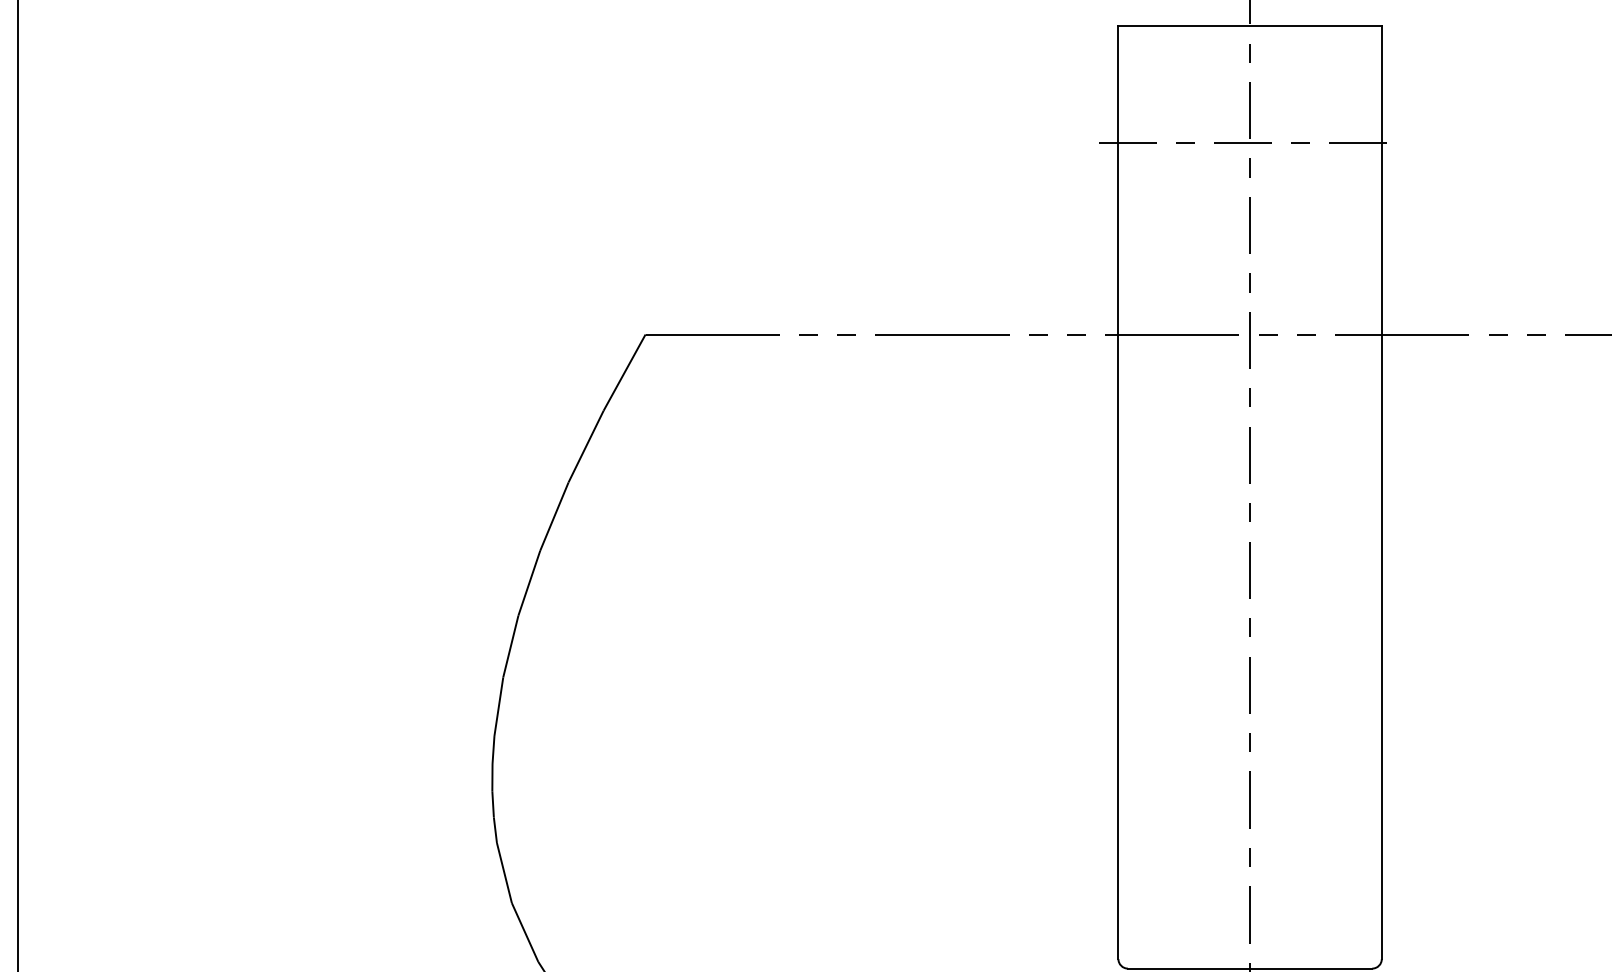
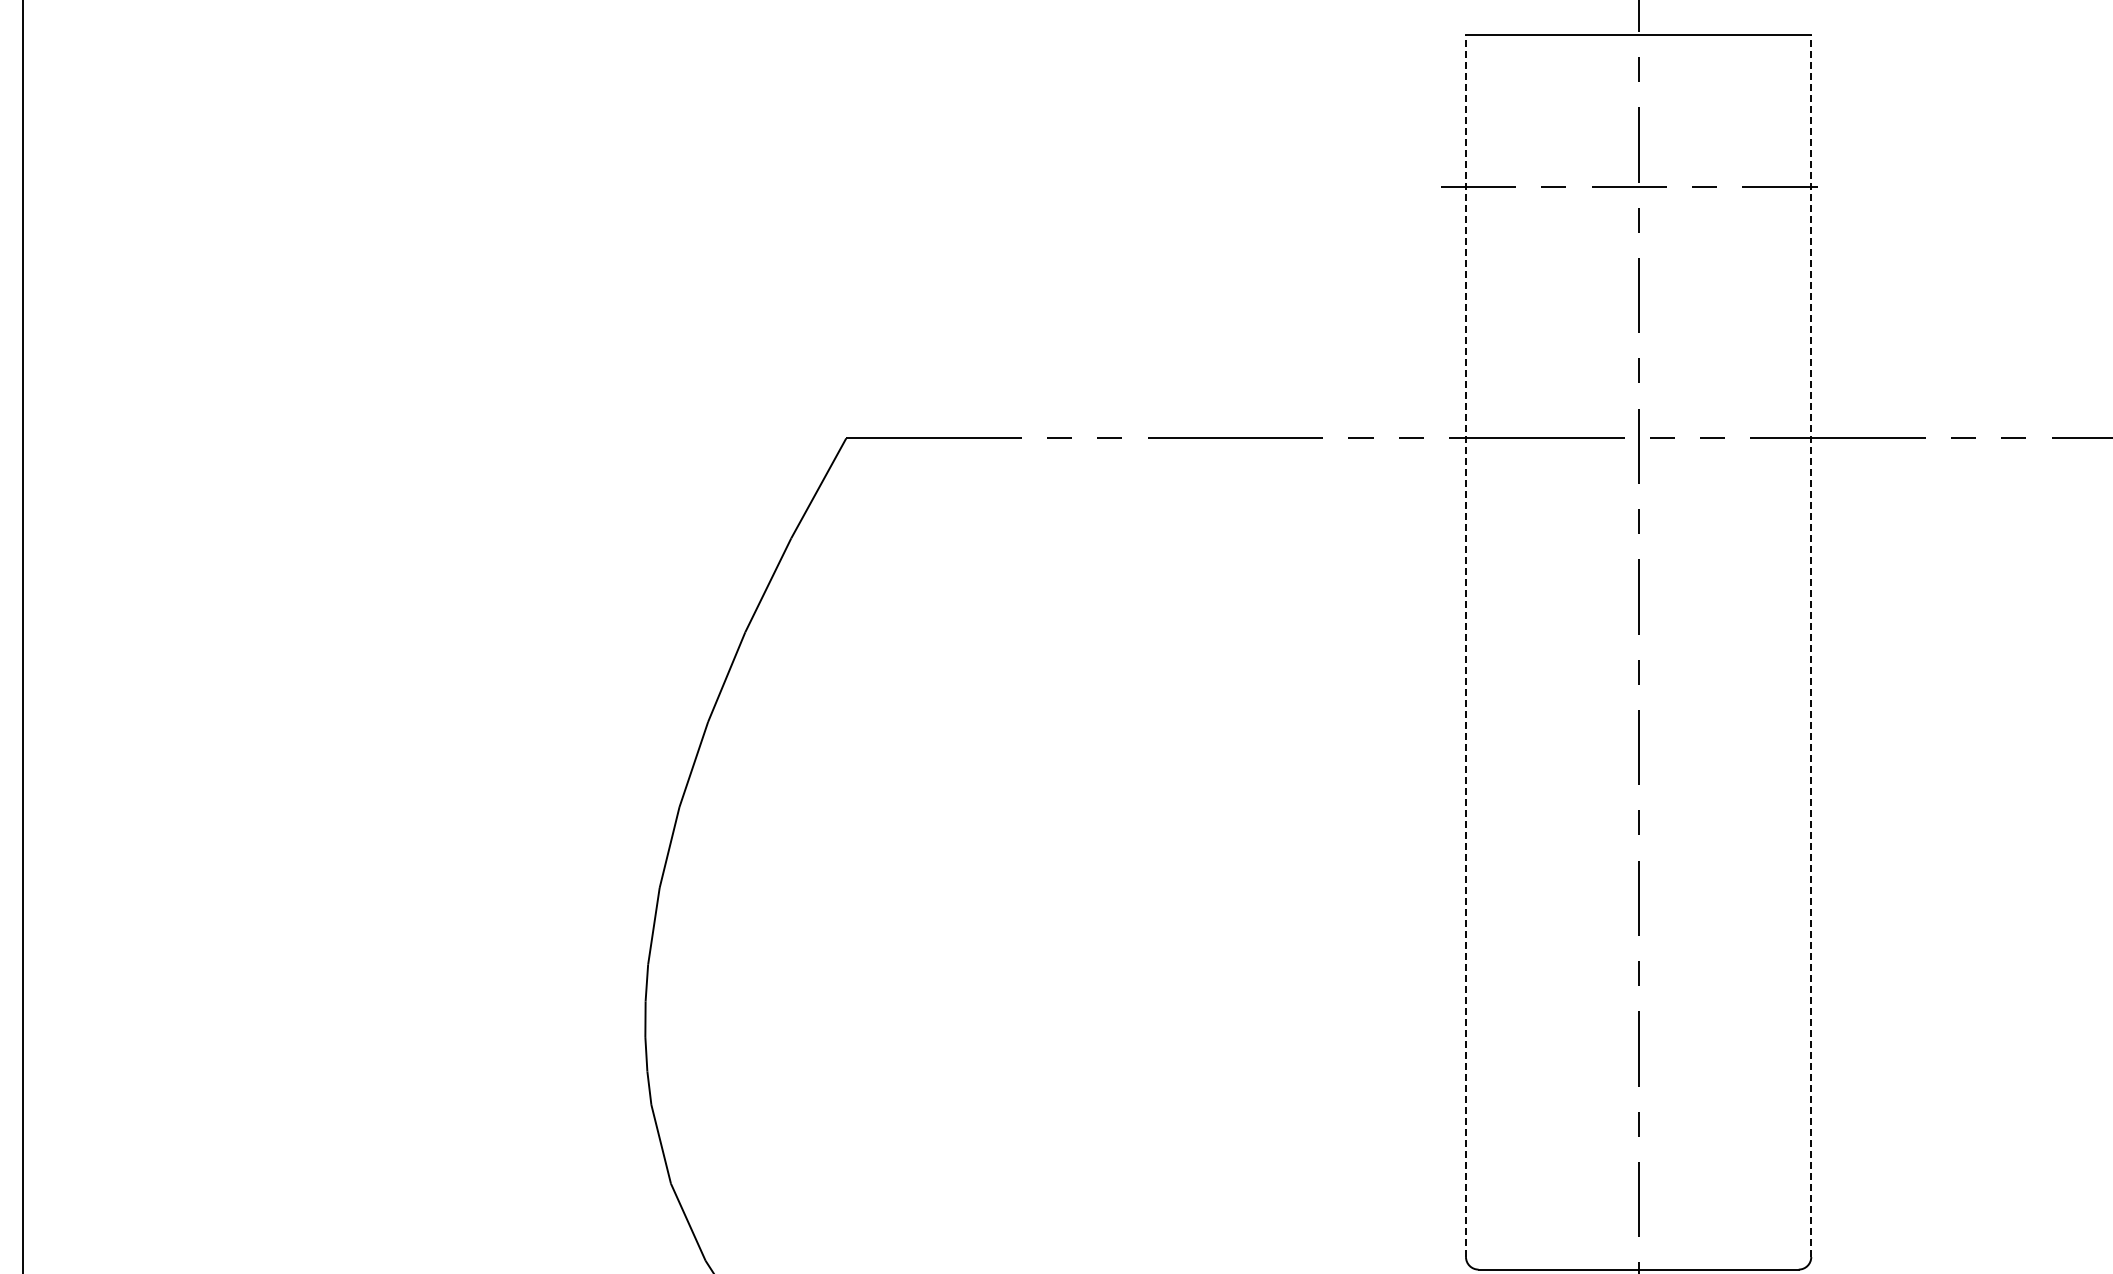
line: (1118, 492) -> (1466, 645), solid -> dashed
line: (1381, 492) -> (1811, 645), solid -> dashed

